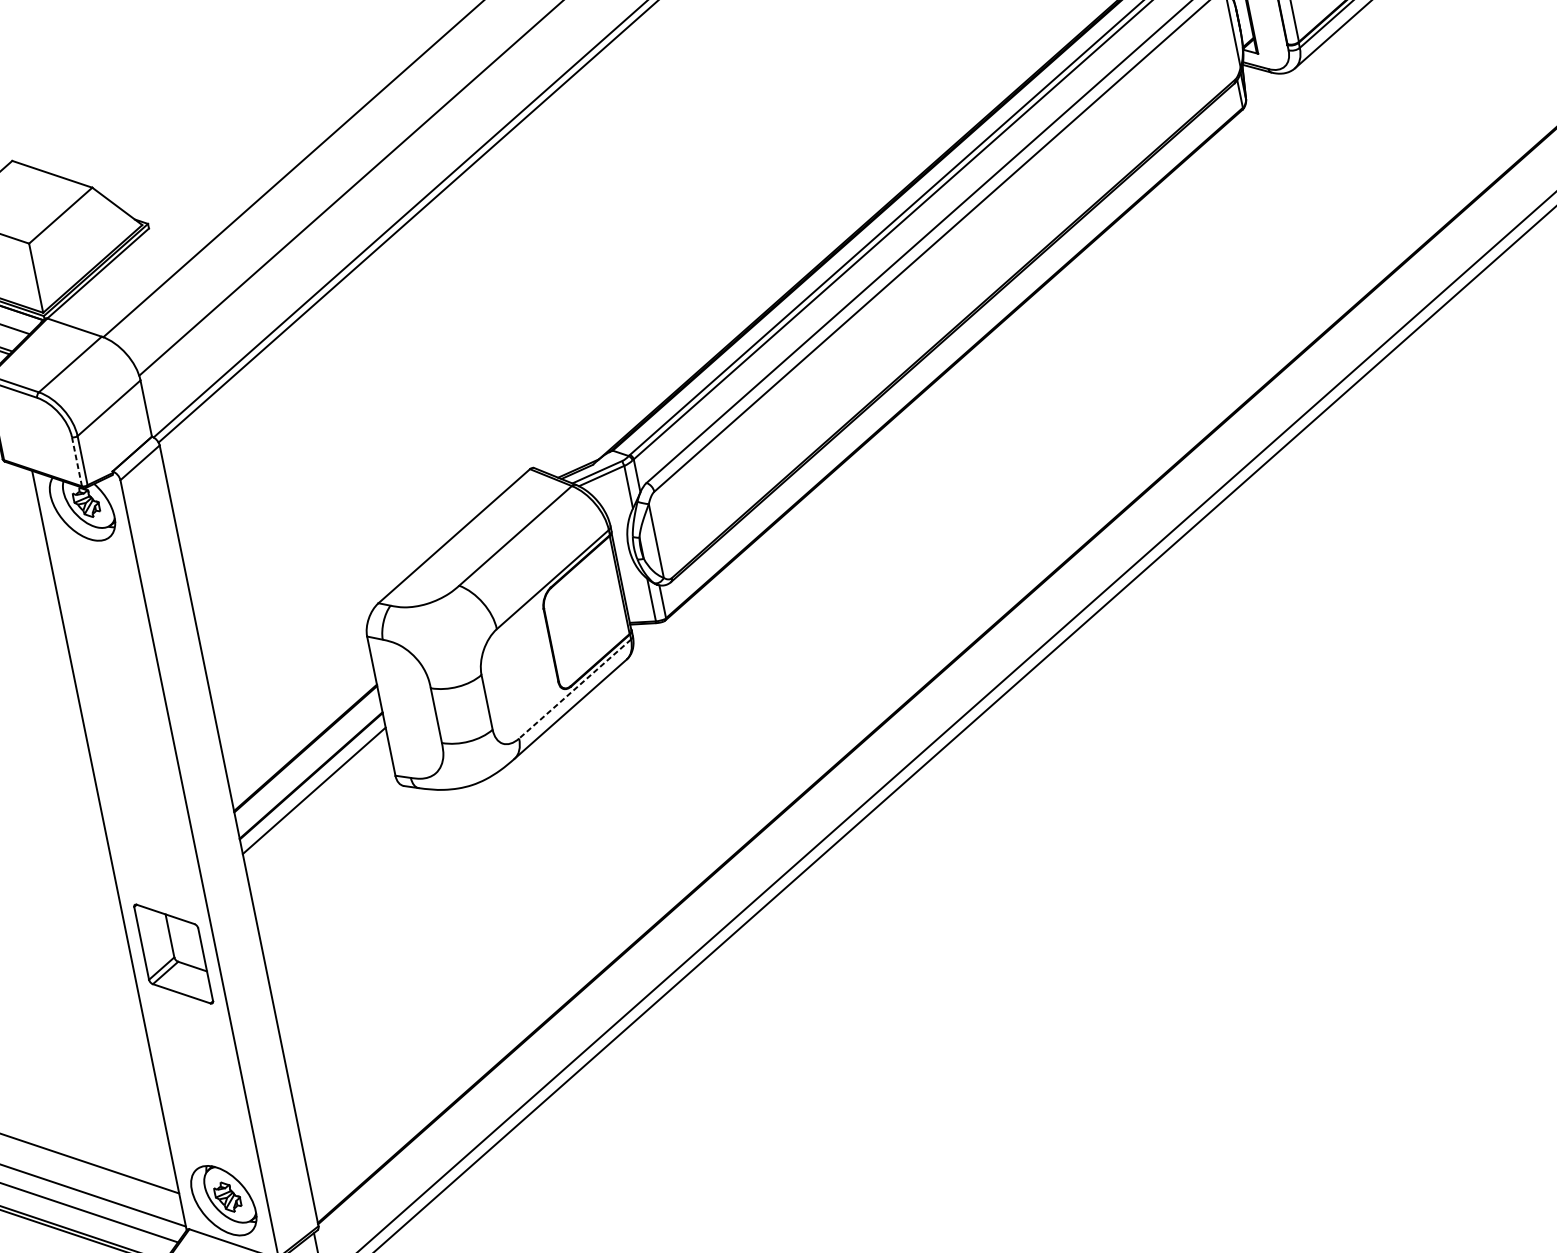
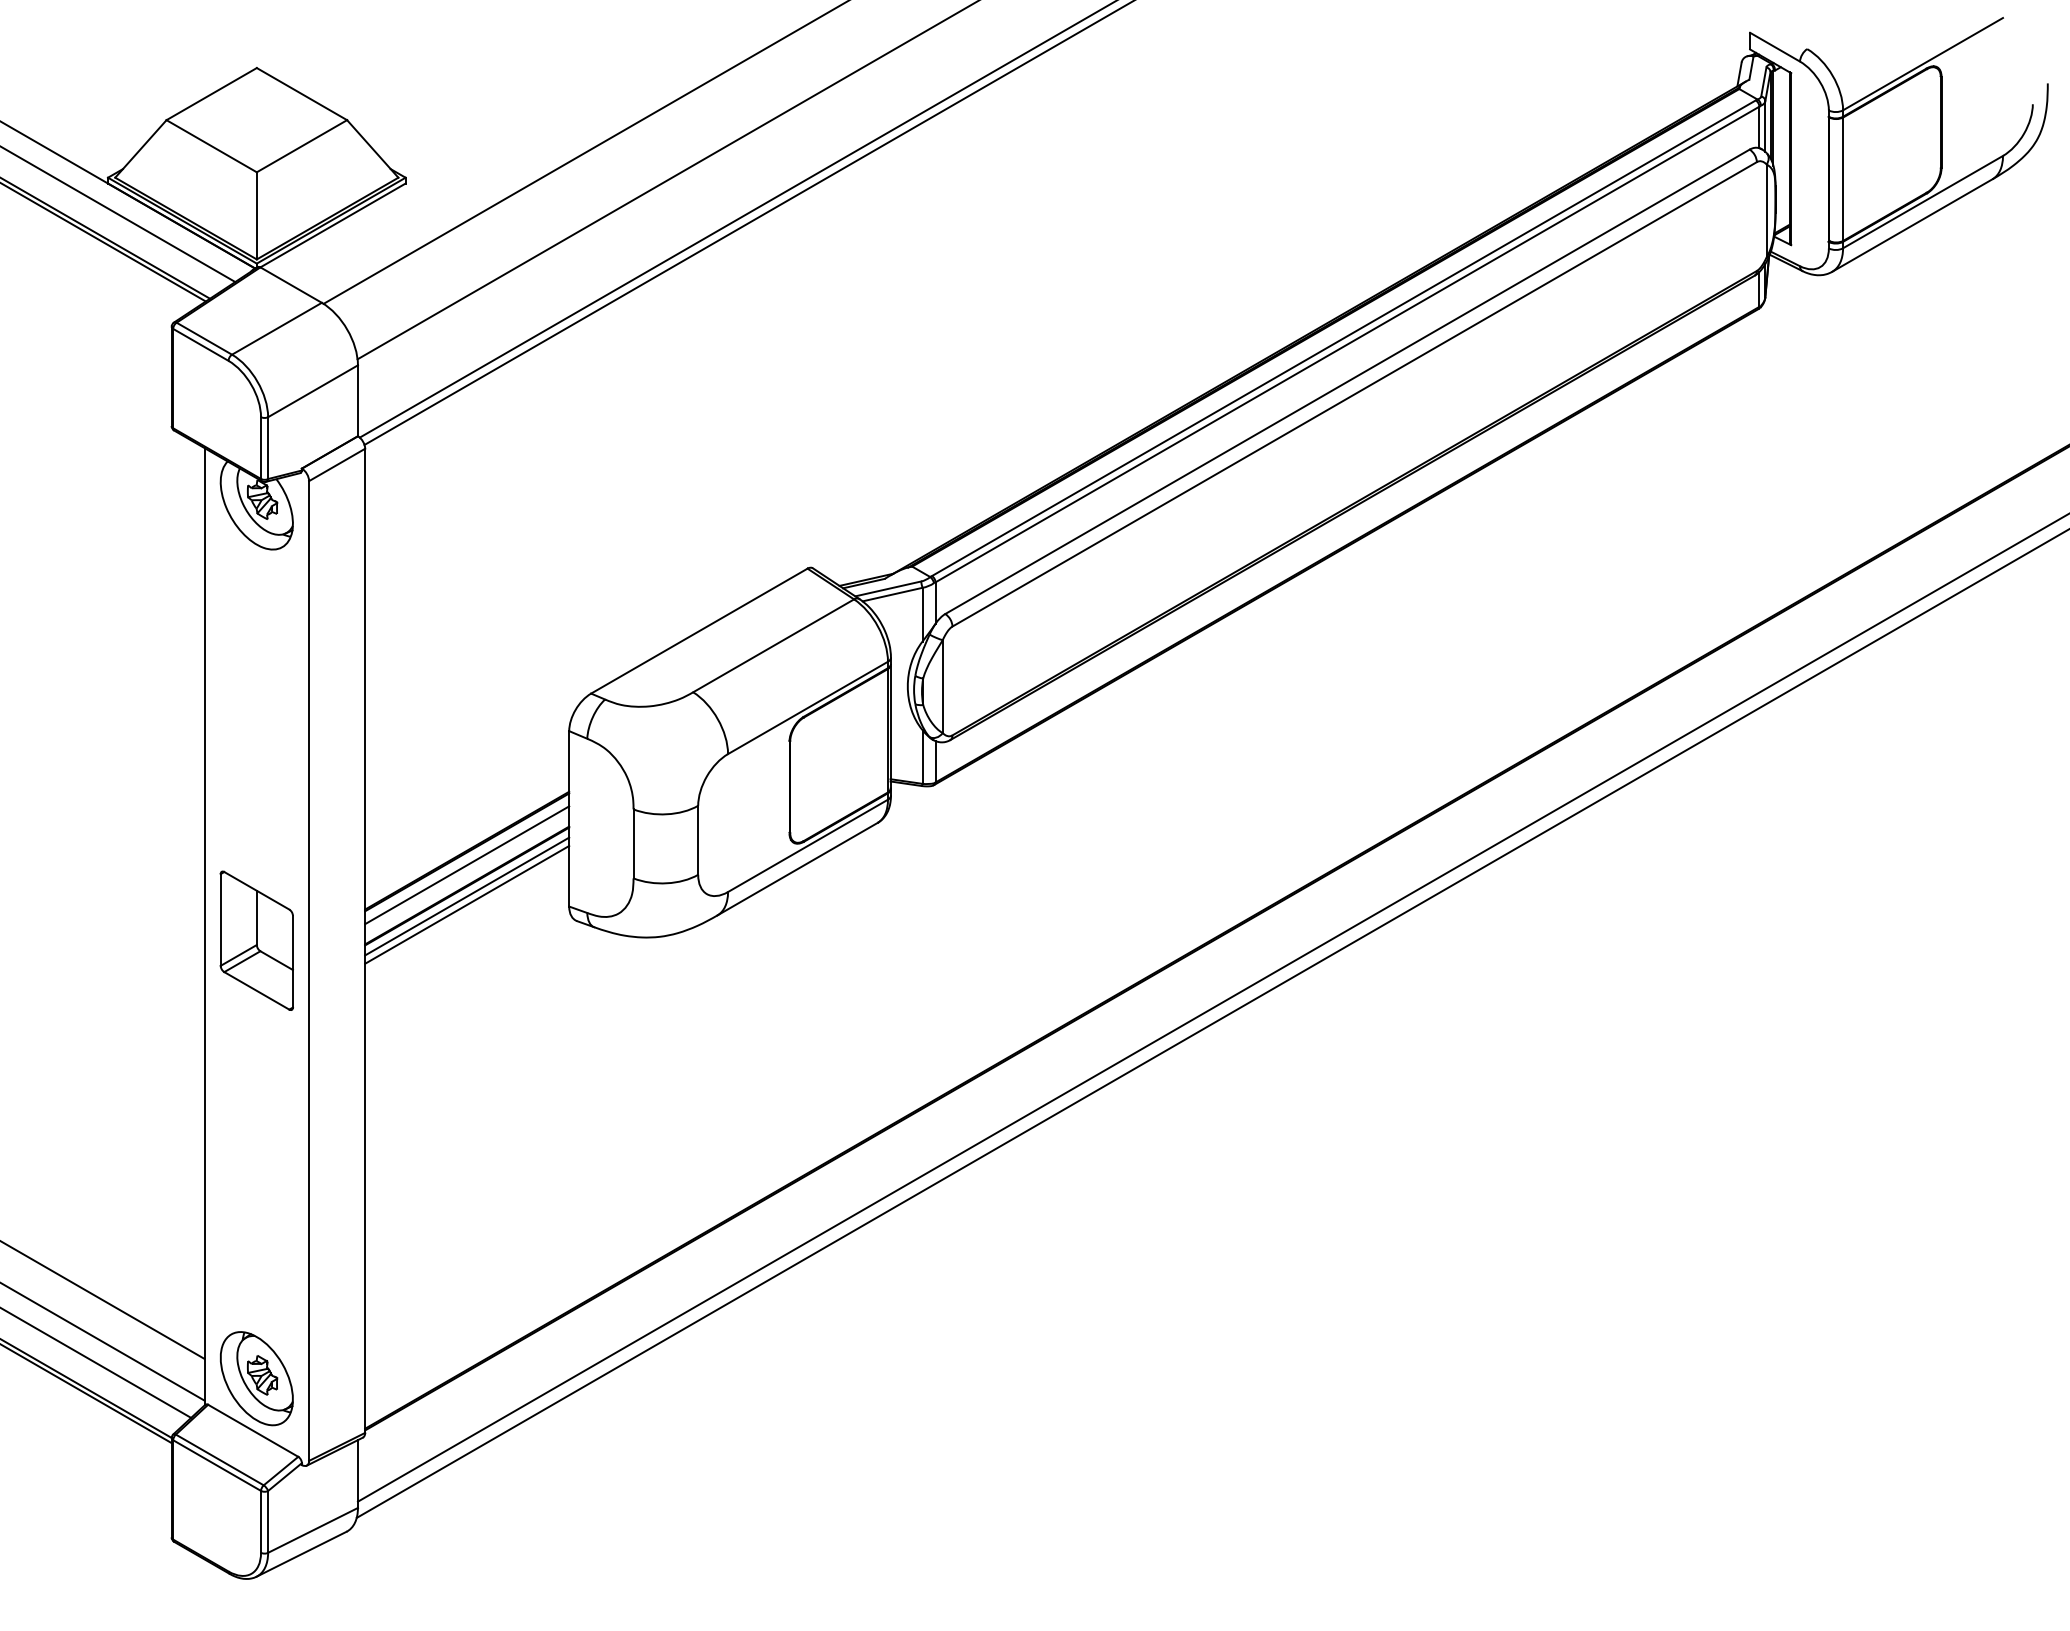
line: (77, 462) -> (261, 448), dashed -> solid
line: (574, 689) -> (807, 846), dashed -> solid
line: (308, 759) -> (467, 865), added
line: (313, 784) -> (467, 896), added
part: (173, 953) -> (256, 940), moved

